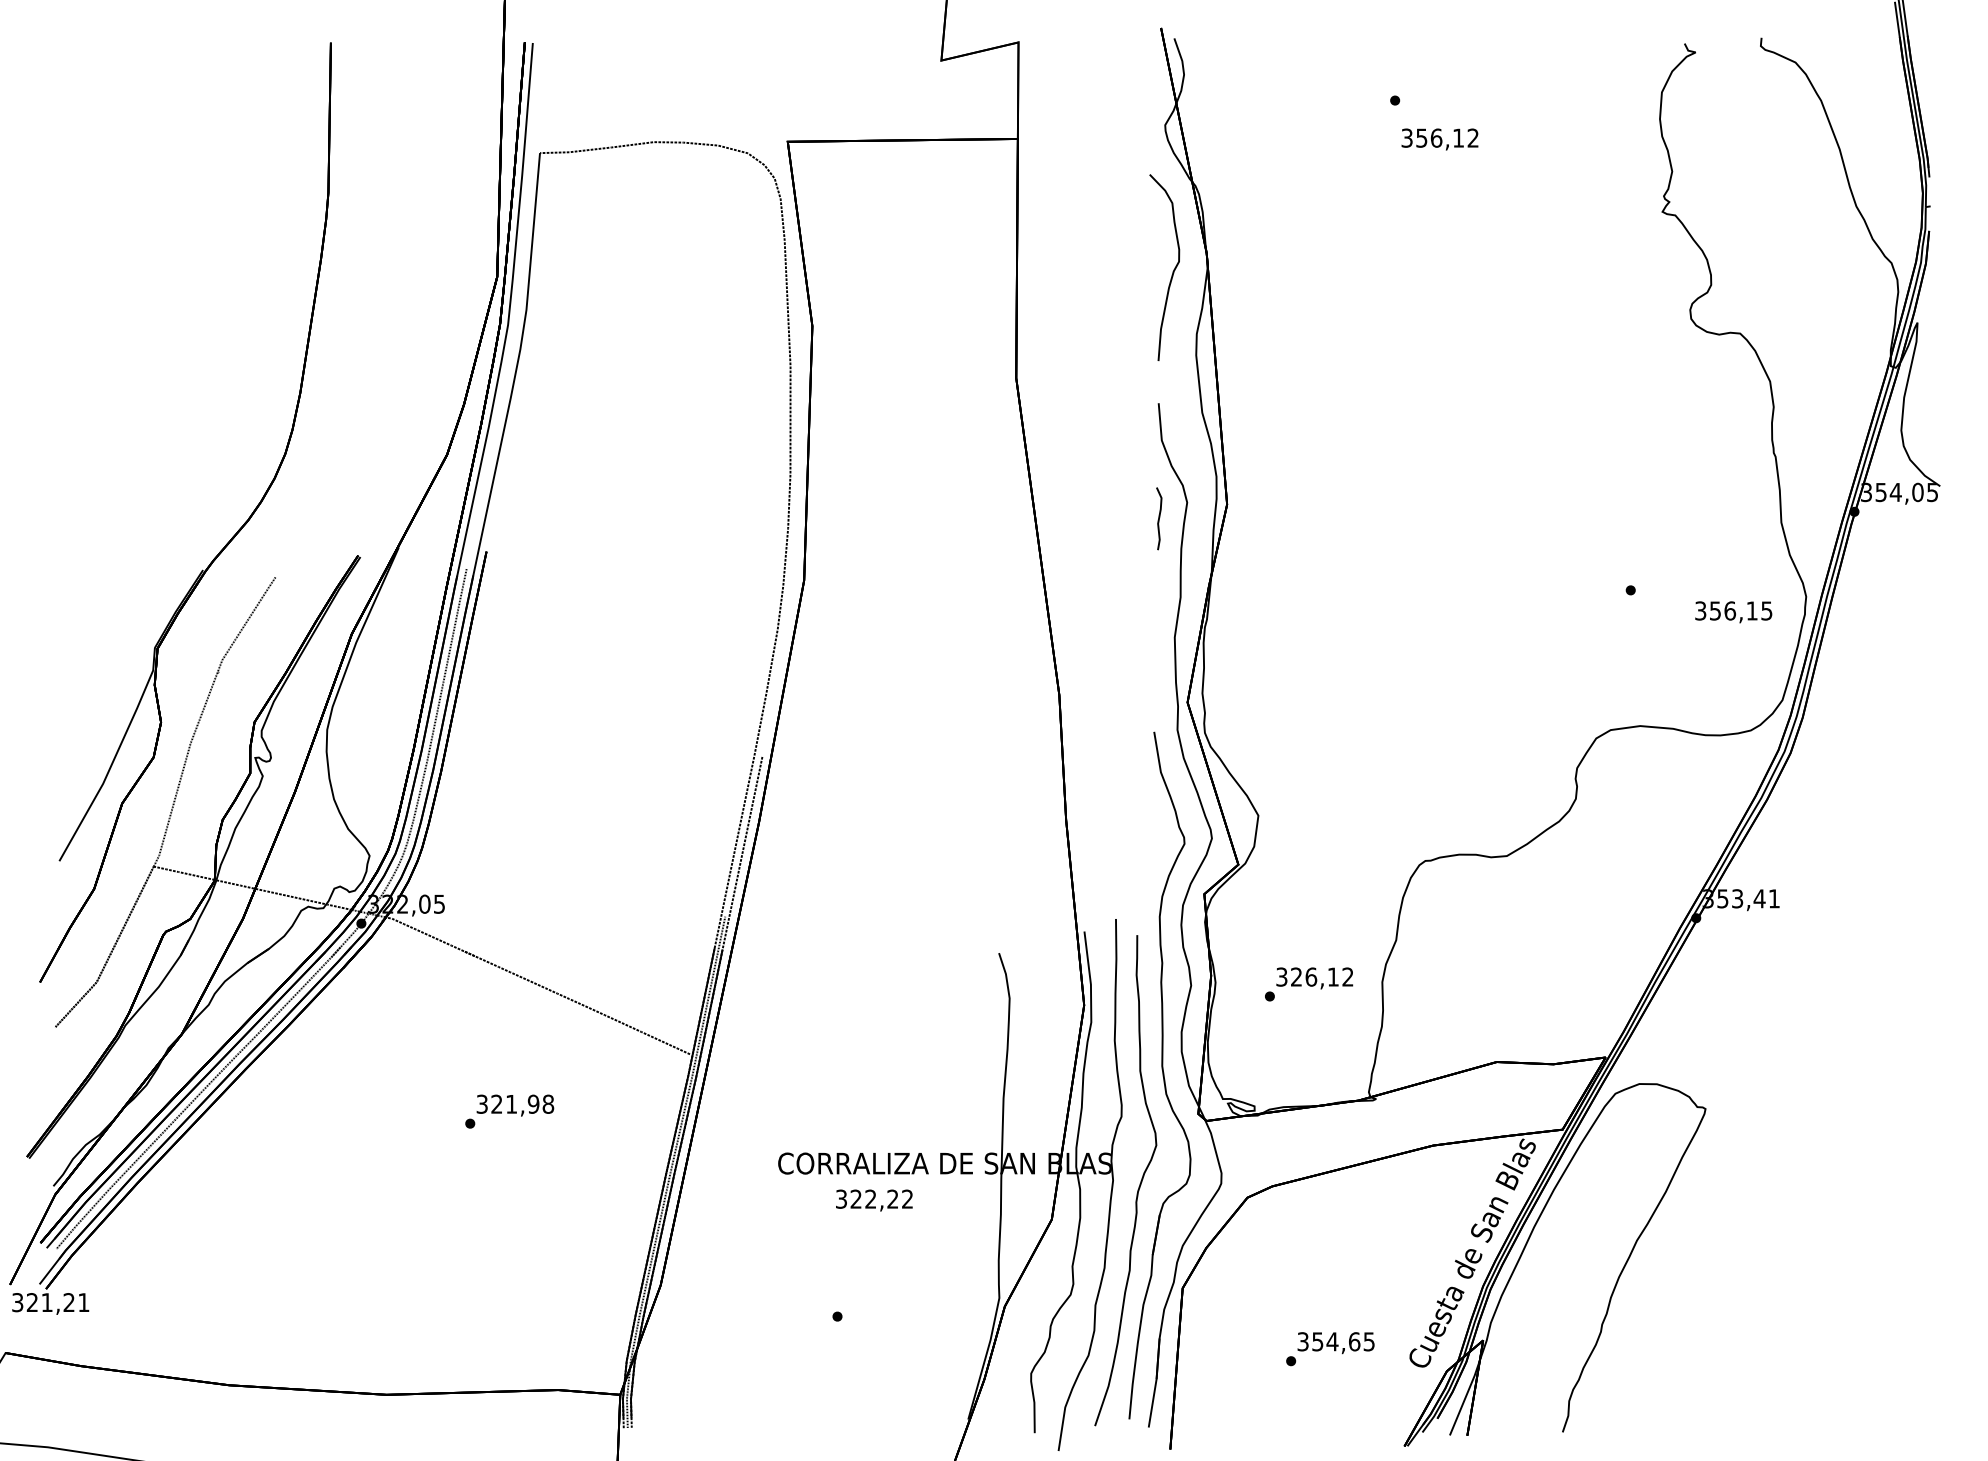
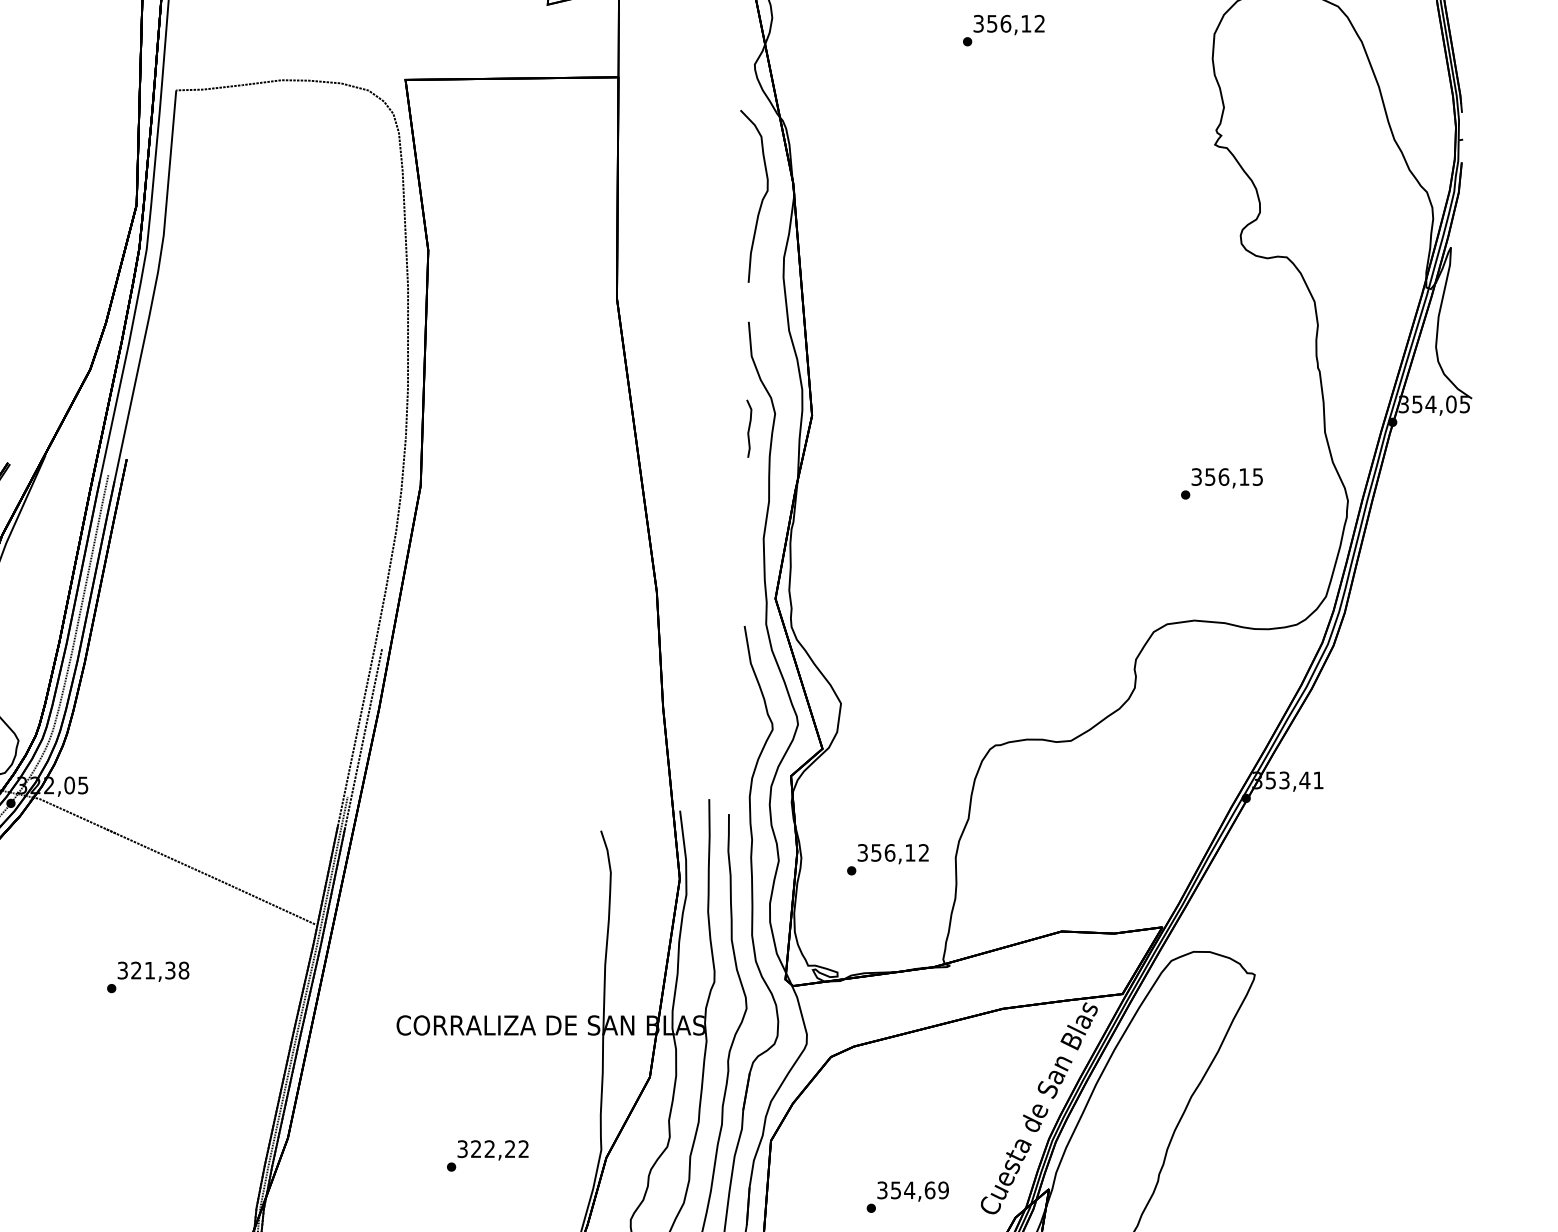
text: (1439, 139) -> (1008, 25), moved
text: (1733, 612) -> (1227, 478), moved
text: (1296, 976) -> (876, 852), 326,12 -> 356,12
text: (533, 1103) -> (170, 969), 321,98 -> 321,38
text: (874, 1200) -> (493, 1150), moved
text: (1368, 1341) -> (942, 1190), 354,65 -> 354,69

